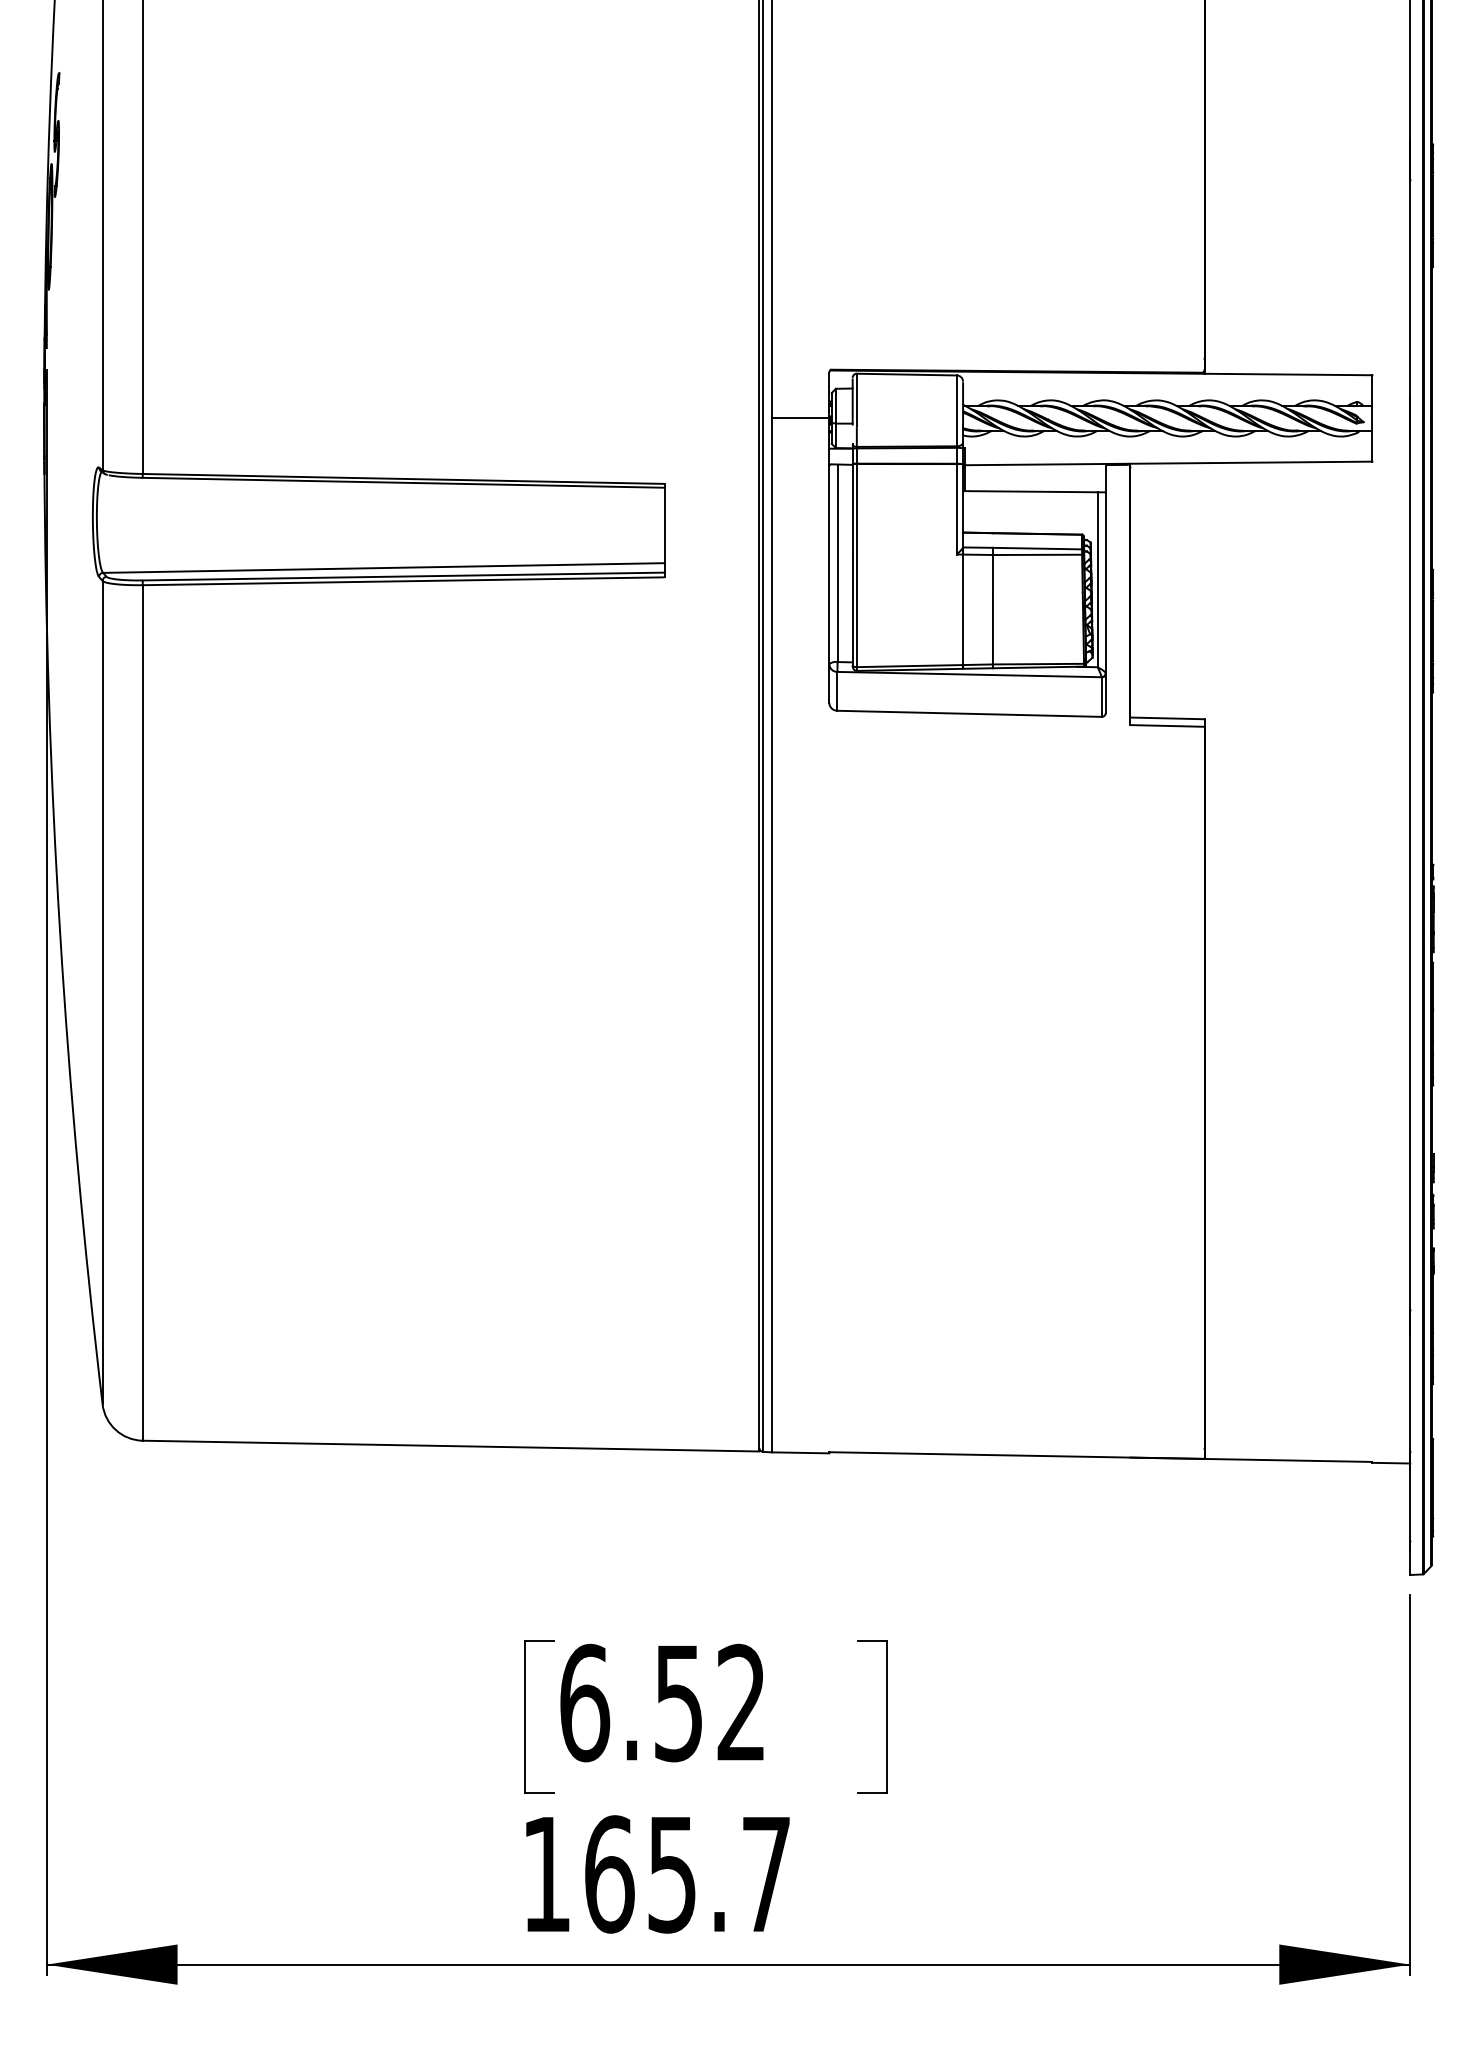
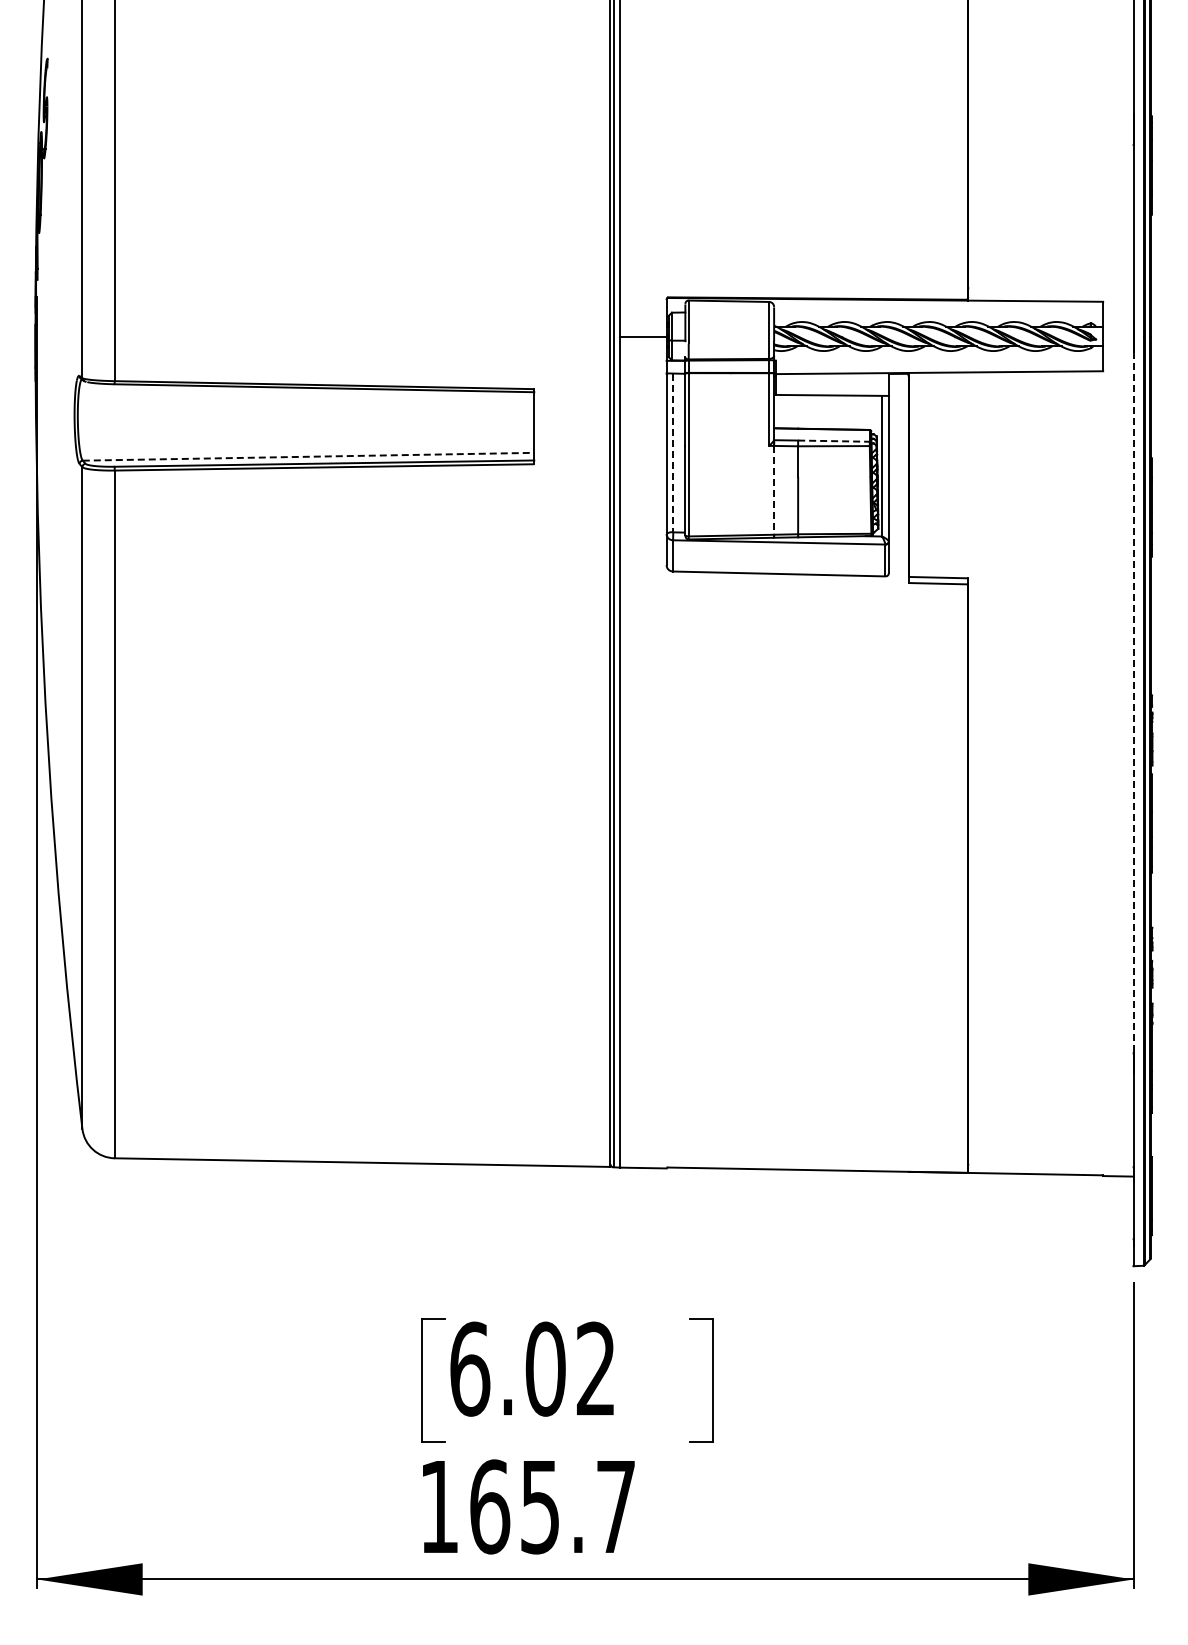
line: (1036, 549) -> (833, 441), solid -> dashed
line: (837, 563) -> (673, 453), solid -> dashed
line: (383, 567) -> (308, 456), solid -> dashed
line: (963, 609) -> (774, 490), solid -> dashed
line: (1410, 873) -> (1133, 702), solid -> dashed
text: (678, 1702) -> (545, 1368), 6.52 -> 6.02

